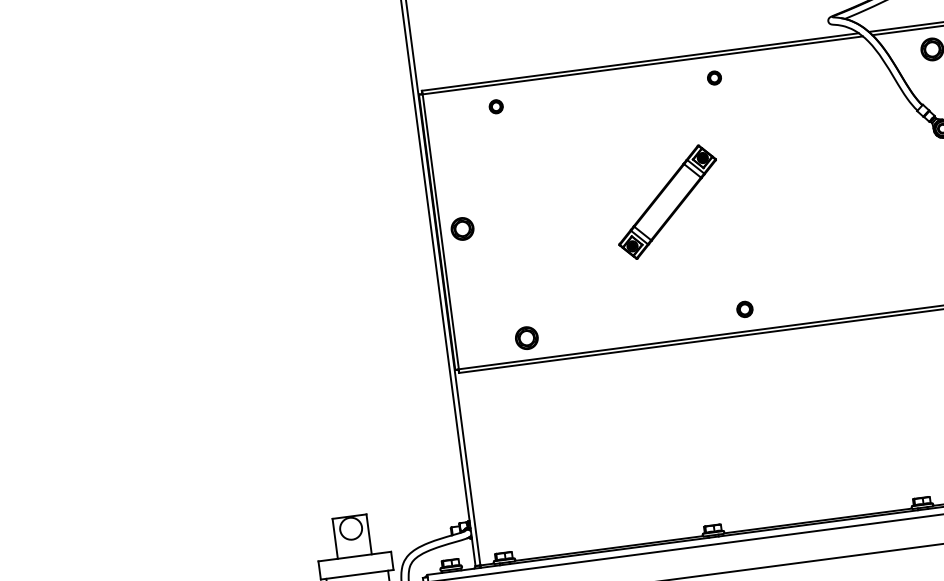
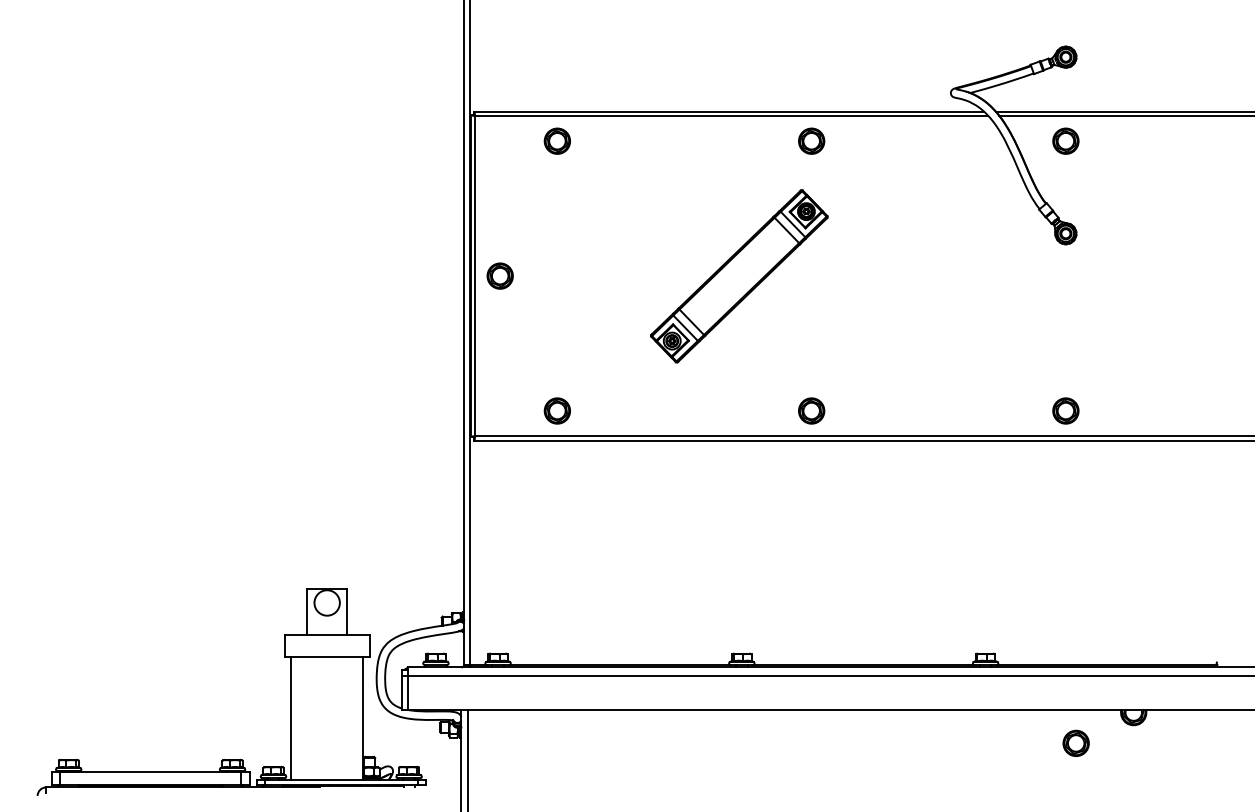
part: (714, 77) -> (811, 140), size x1.67
part: (495, 106) -> (556, 140), size x1.67
part: (667, 202) -> (739, 276), size x1.43
part: (744, 309) -> (811, 410), size x1.43

